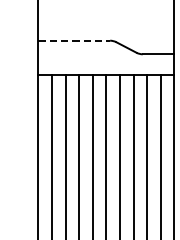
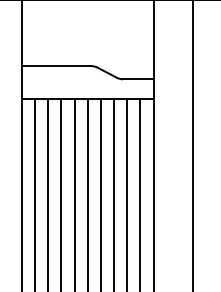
line: (74, 41) -> (56, 66), dashed -> solid

